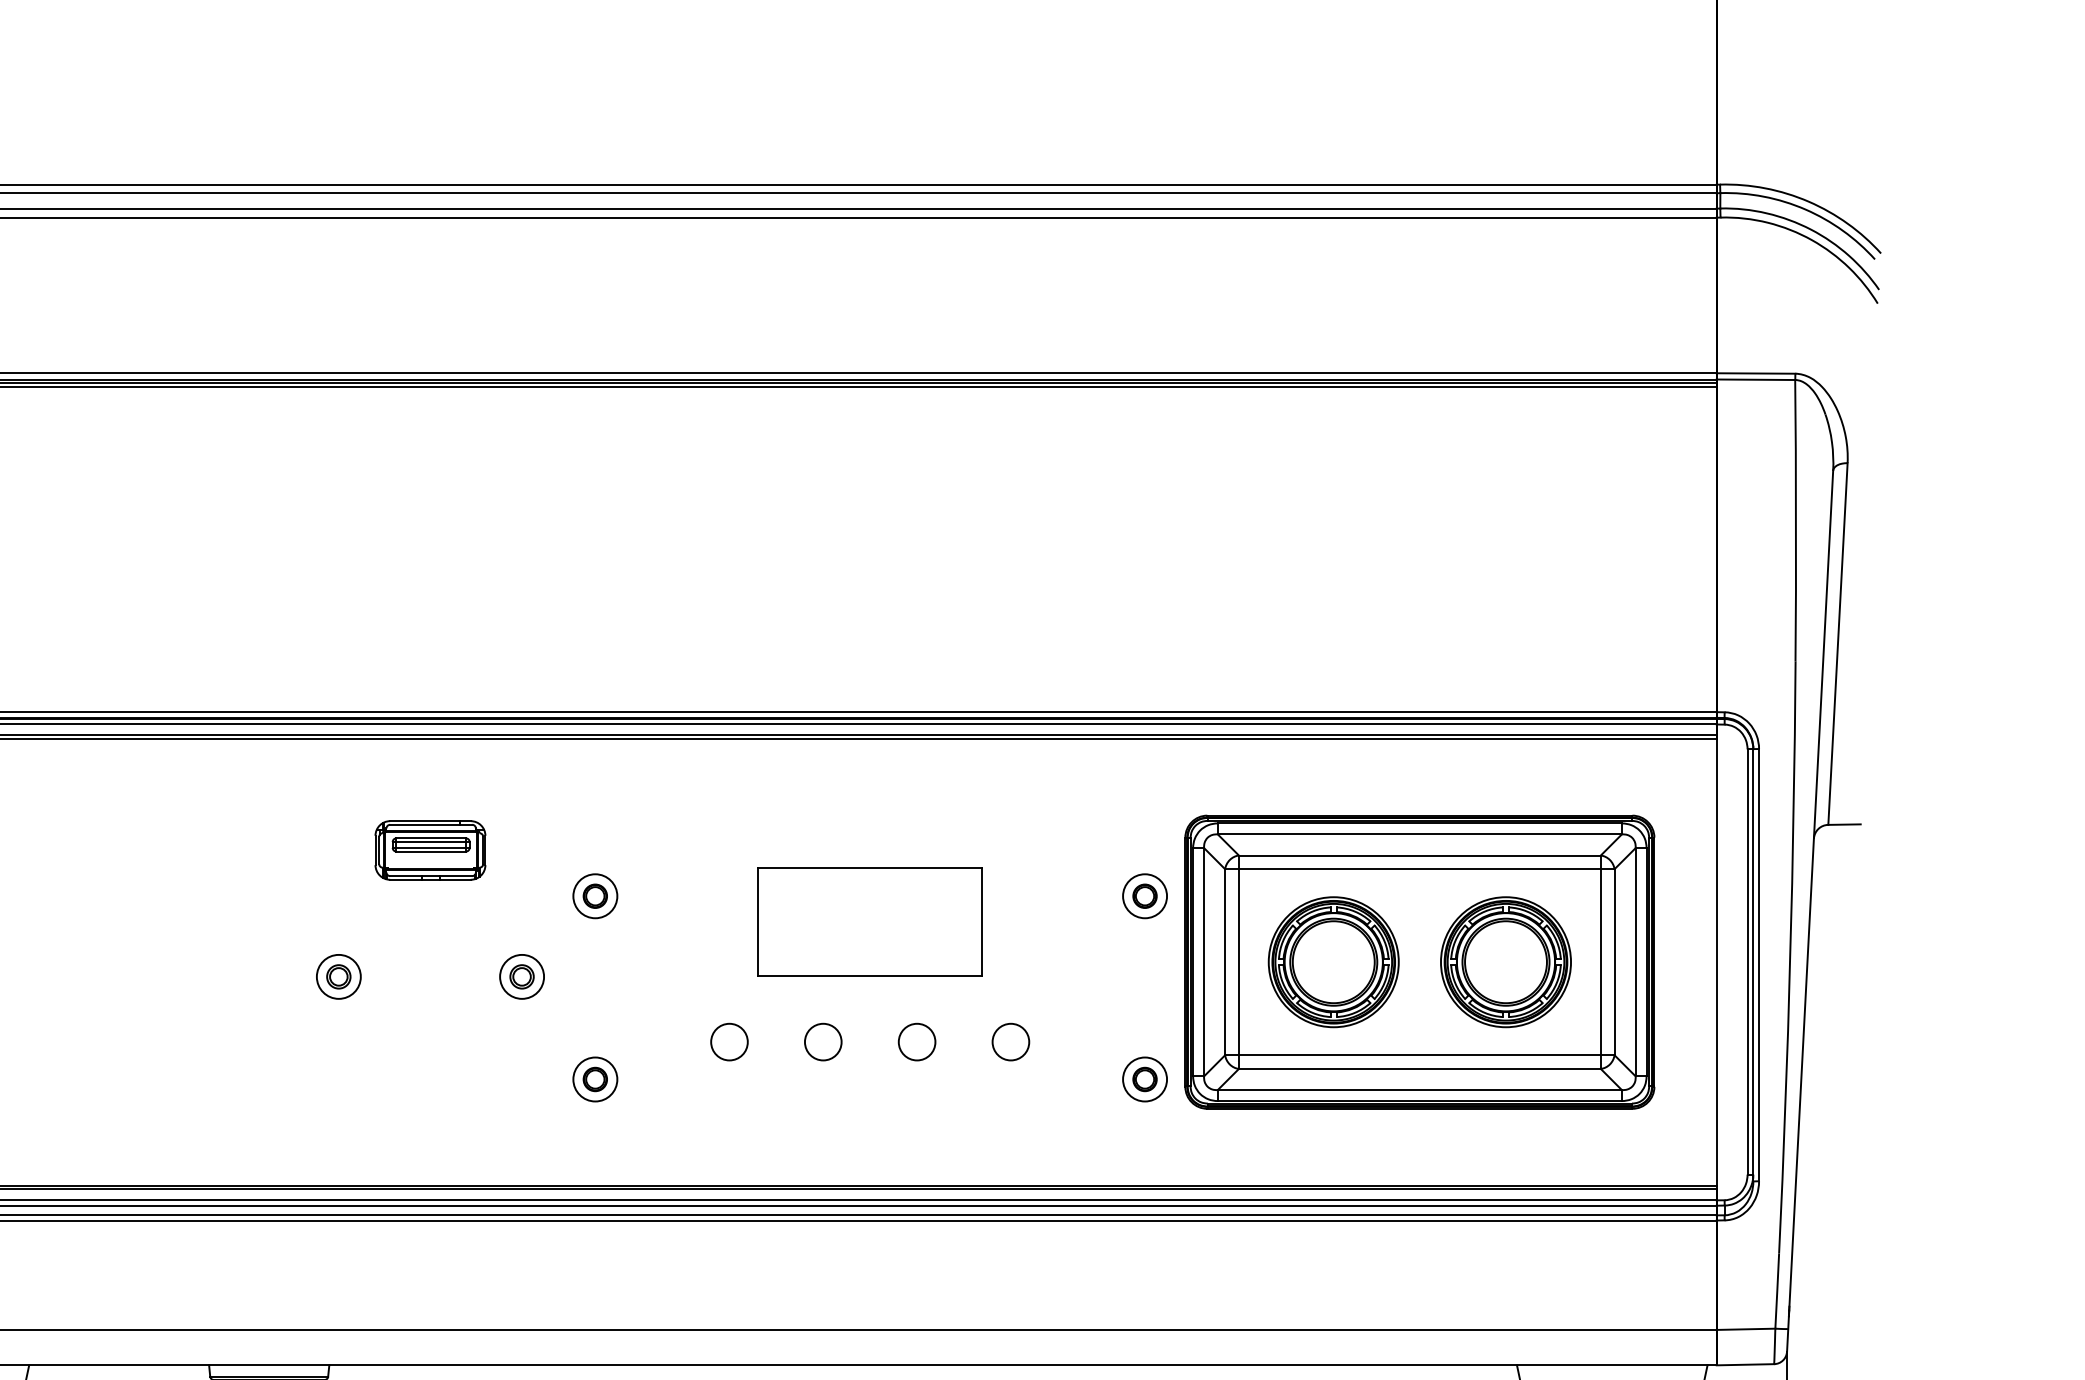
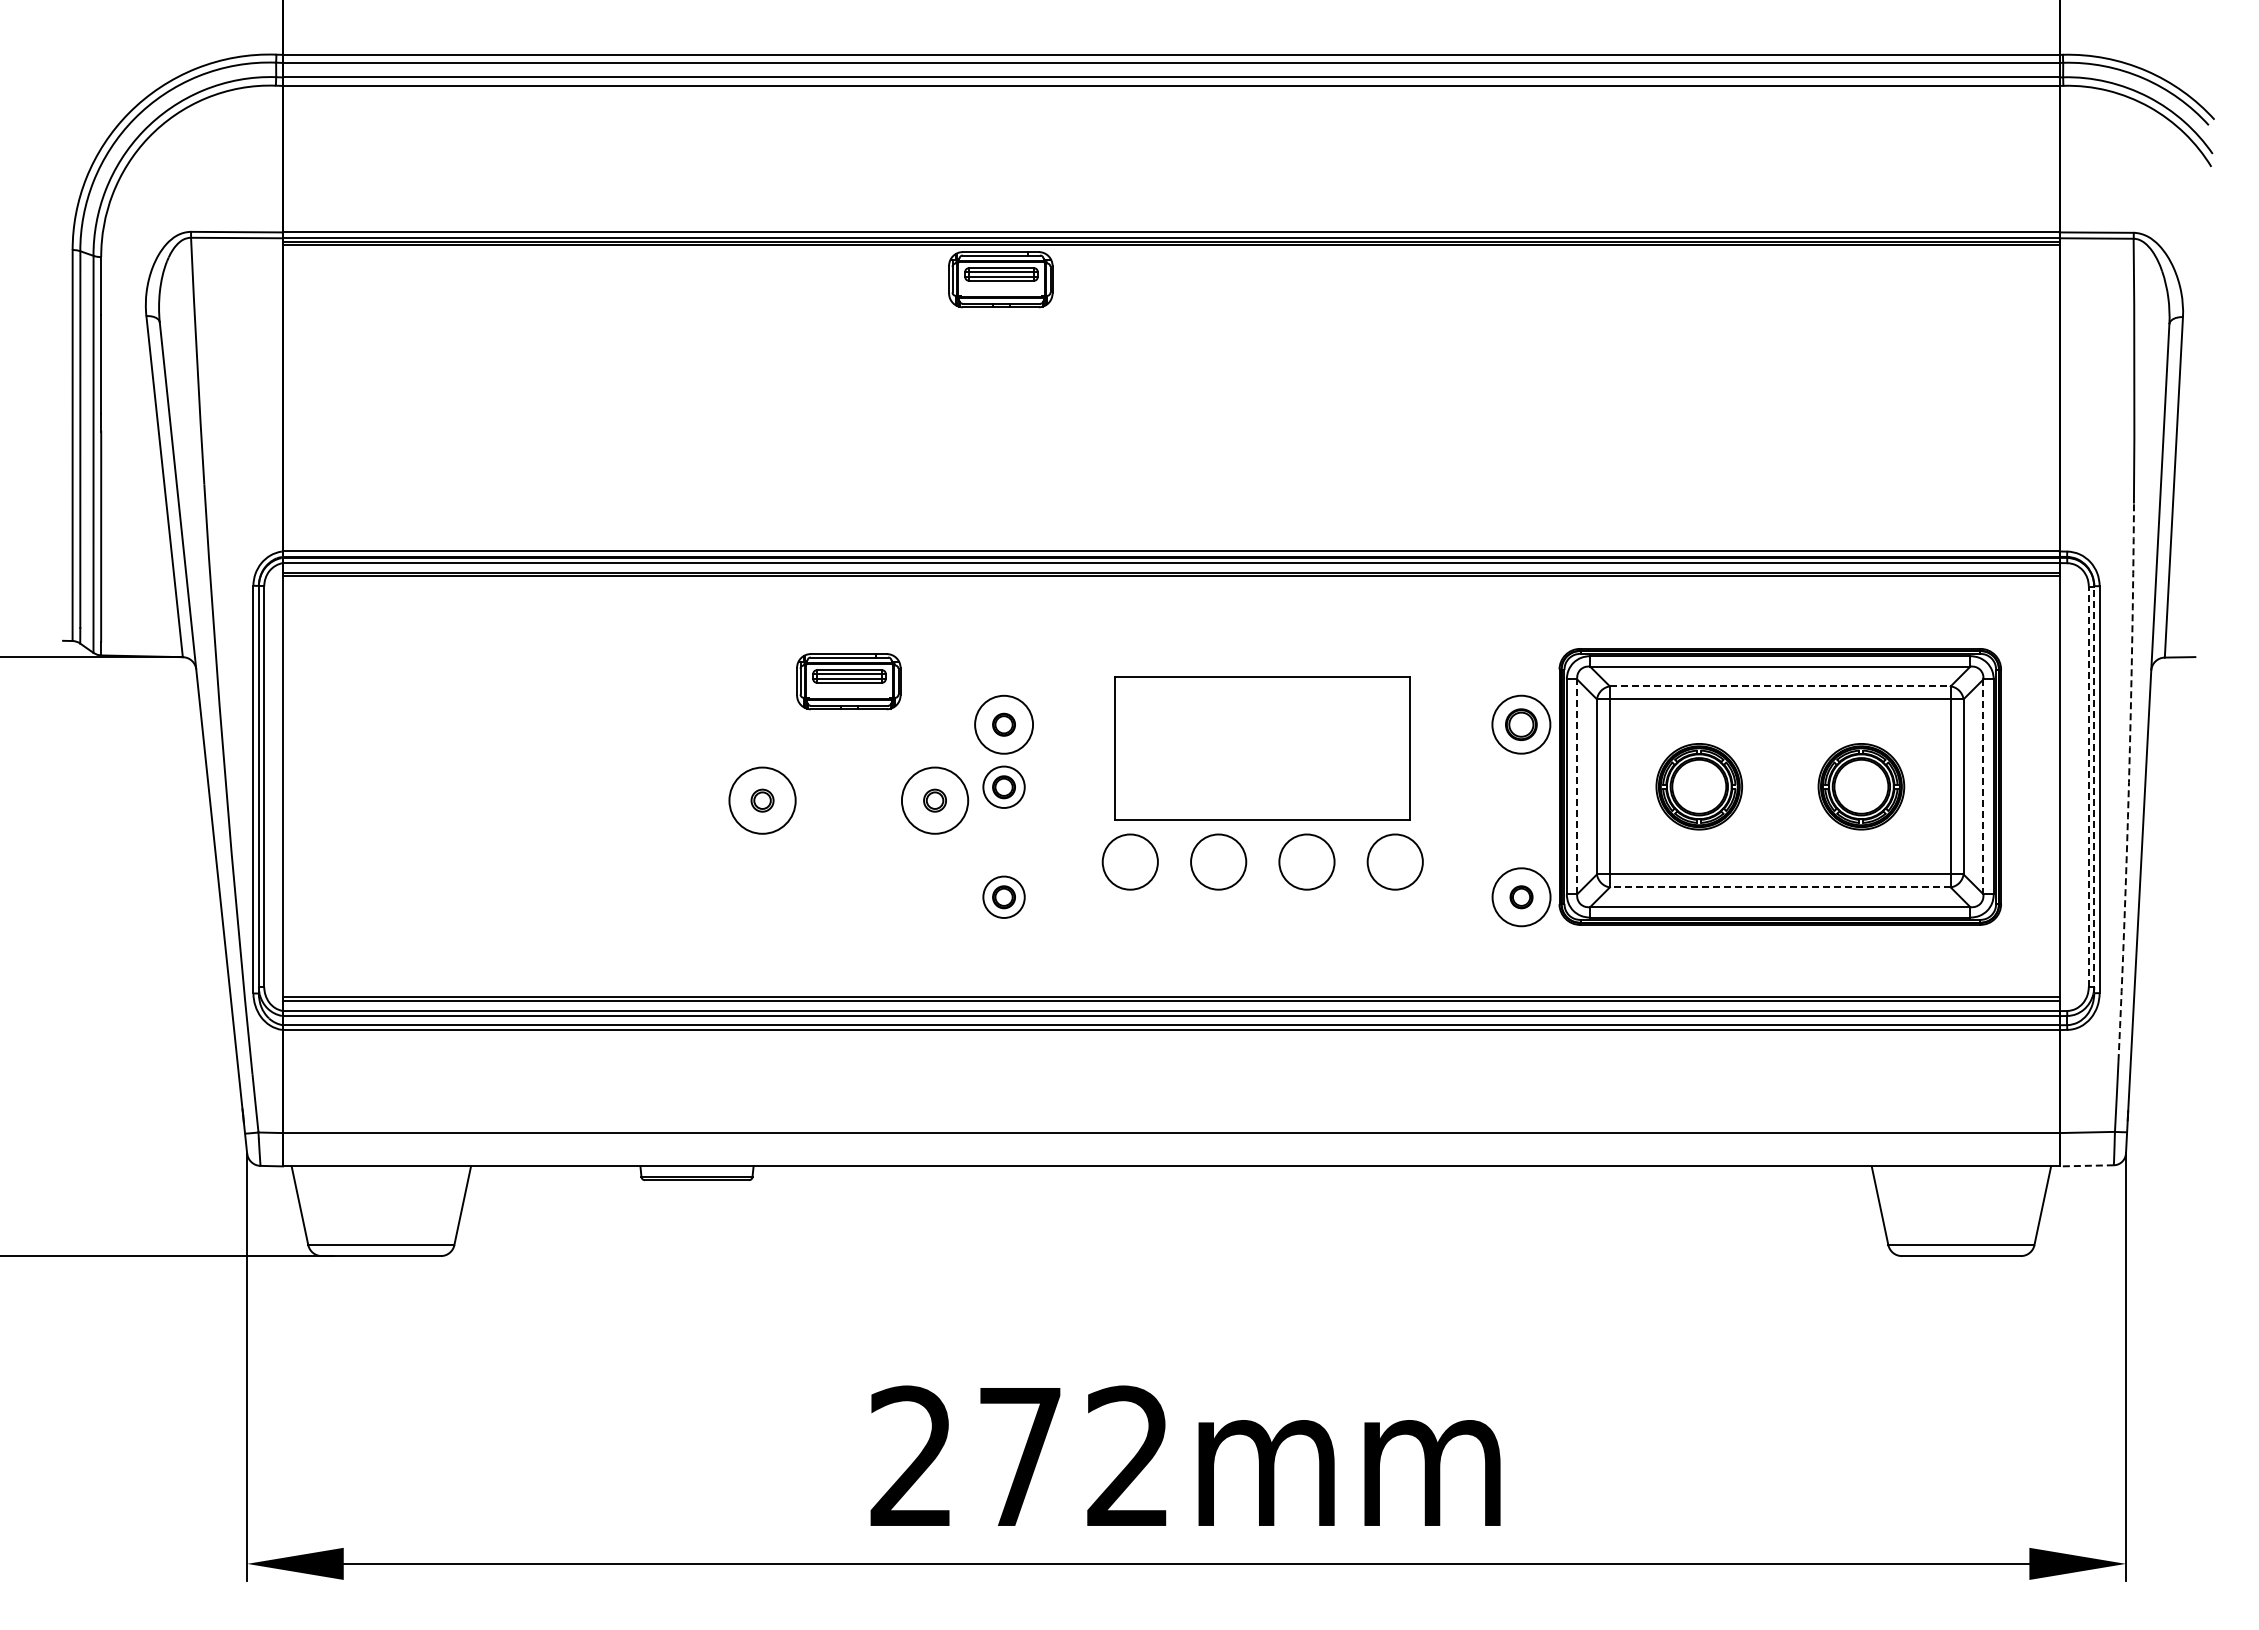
part: (591, 423) -> (1000, 279), added
line: (1420, 855) -> (1780, 686), solid -> dashed
circle: (594, 895) -> (1003, 724), size x1.4
part: (1144, 895) -> (1521, 724), size x1.4
part: (869, 921) -> (1262, 748), size x1.4
arc: (1789, 957) -> (2128, 782), solid -> dashed
part: (594, 961) -> (1003, 786), added
line: (1204, 961) -> (1577, 786), solid -> dashed
part: (1334, 961) -> (1699, 786), size x0.7
part: (1506, 961) -> (1861, 786), size x0.7
line: (1747, 961) -> (2088, 786), solid -> dashed
line: (1635, 962) -> (1983, 787), solid -> dashed
line: (1753, 965) -> (2094, 789), solid -> dashed
circle: (338, 976) -> (762, 800), size x1.6
circle: (521, 976) -> (934, 800), size x1.6
circle: (729, 1041) -> (1130, 861), size x1.6
circle: (823, 1041) -> (1218, 861), size x1.6
circle: (916, 1041) -> (1306, 861), size x1.6
circle: (1011, 1041) -> (1395, 861), size x1.6
line: (1419, 1069) -> (1779, 887), solid -> dashed
circle: (1144, 1078) -> (1521, 896), size x1.4
line: (1745, 1364) -> (2086, 1165), solid -> dashed

